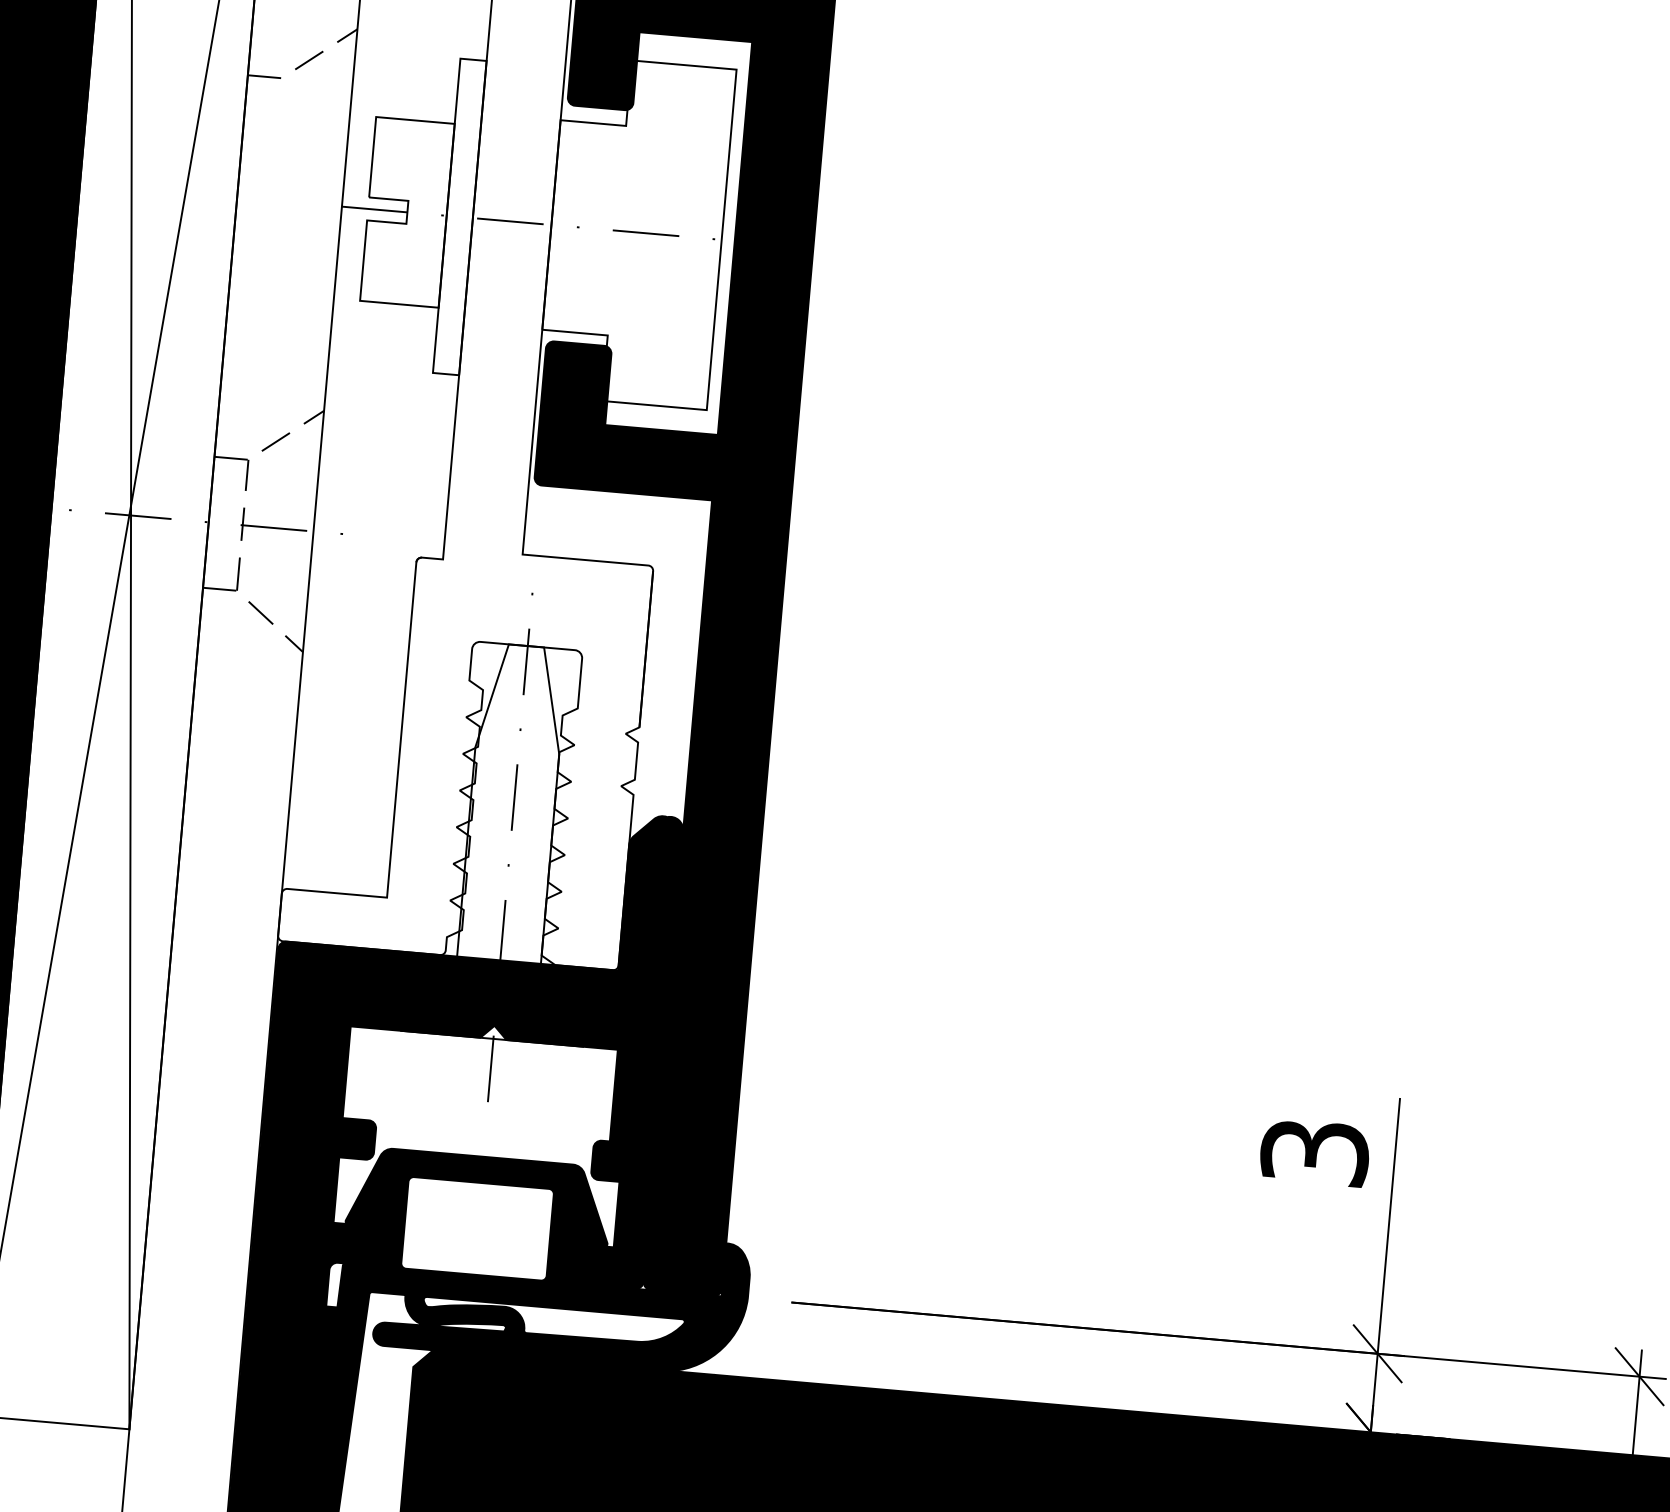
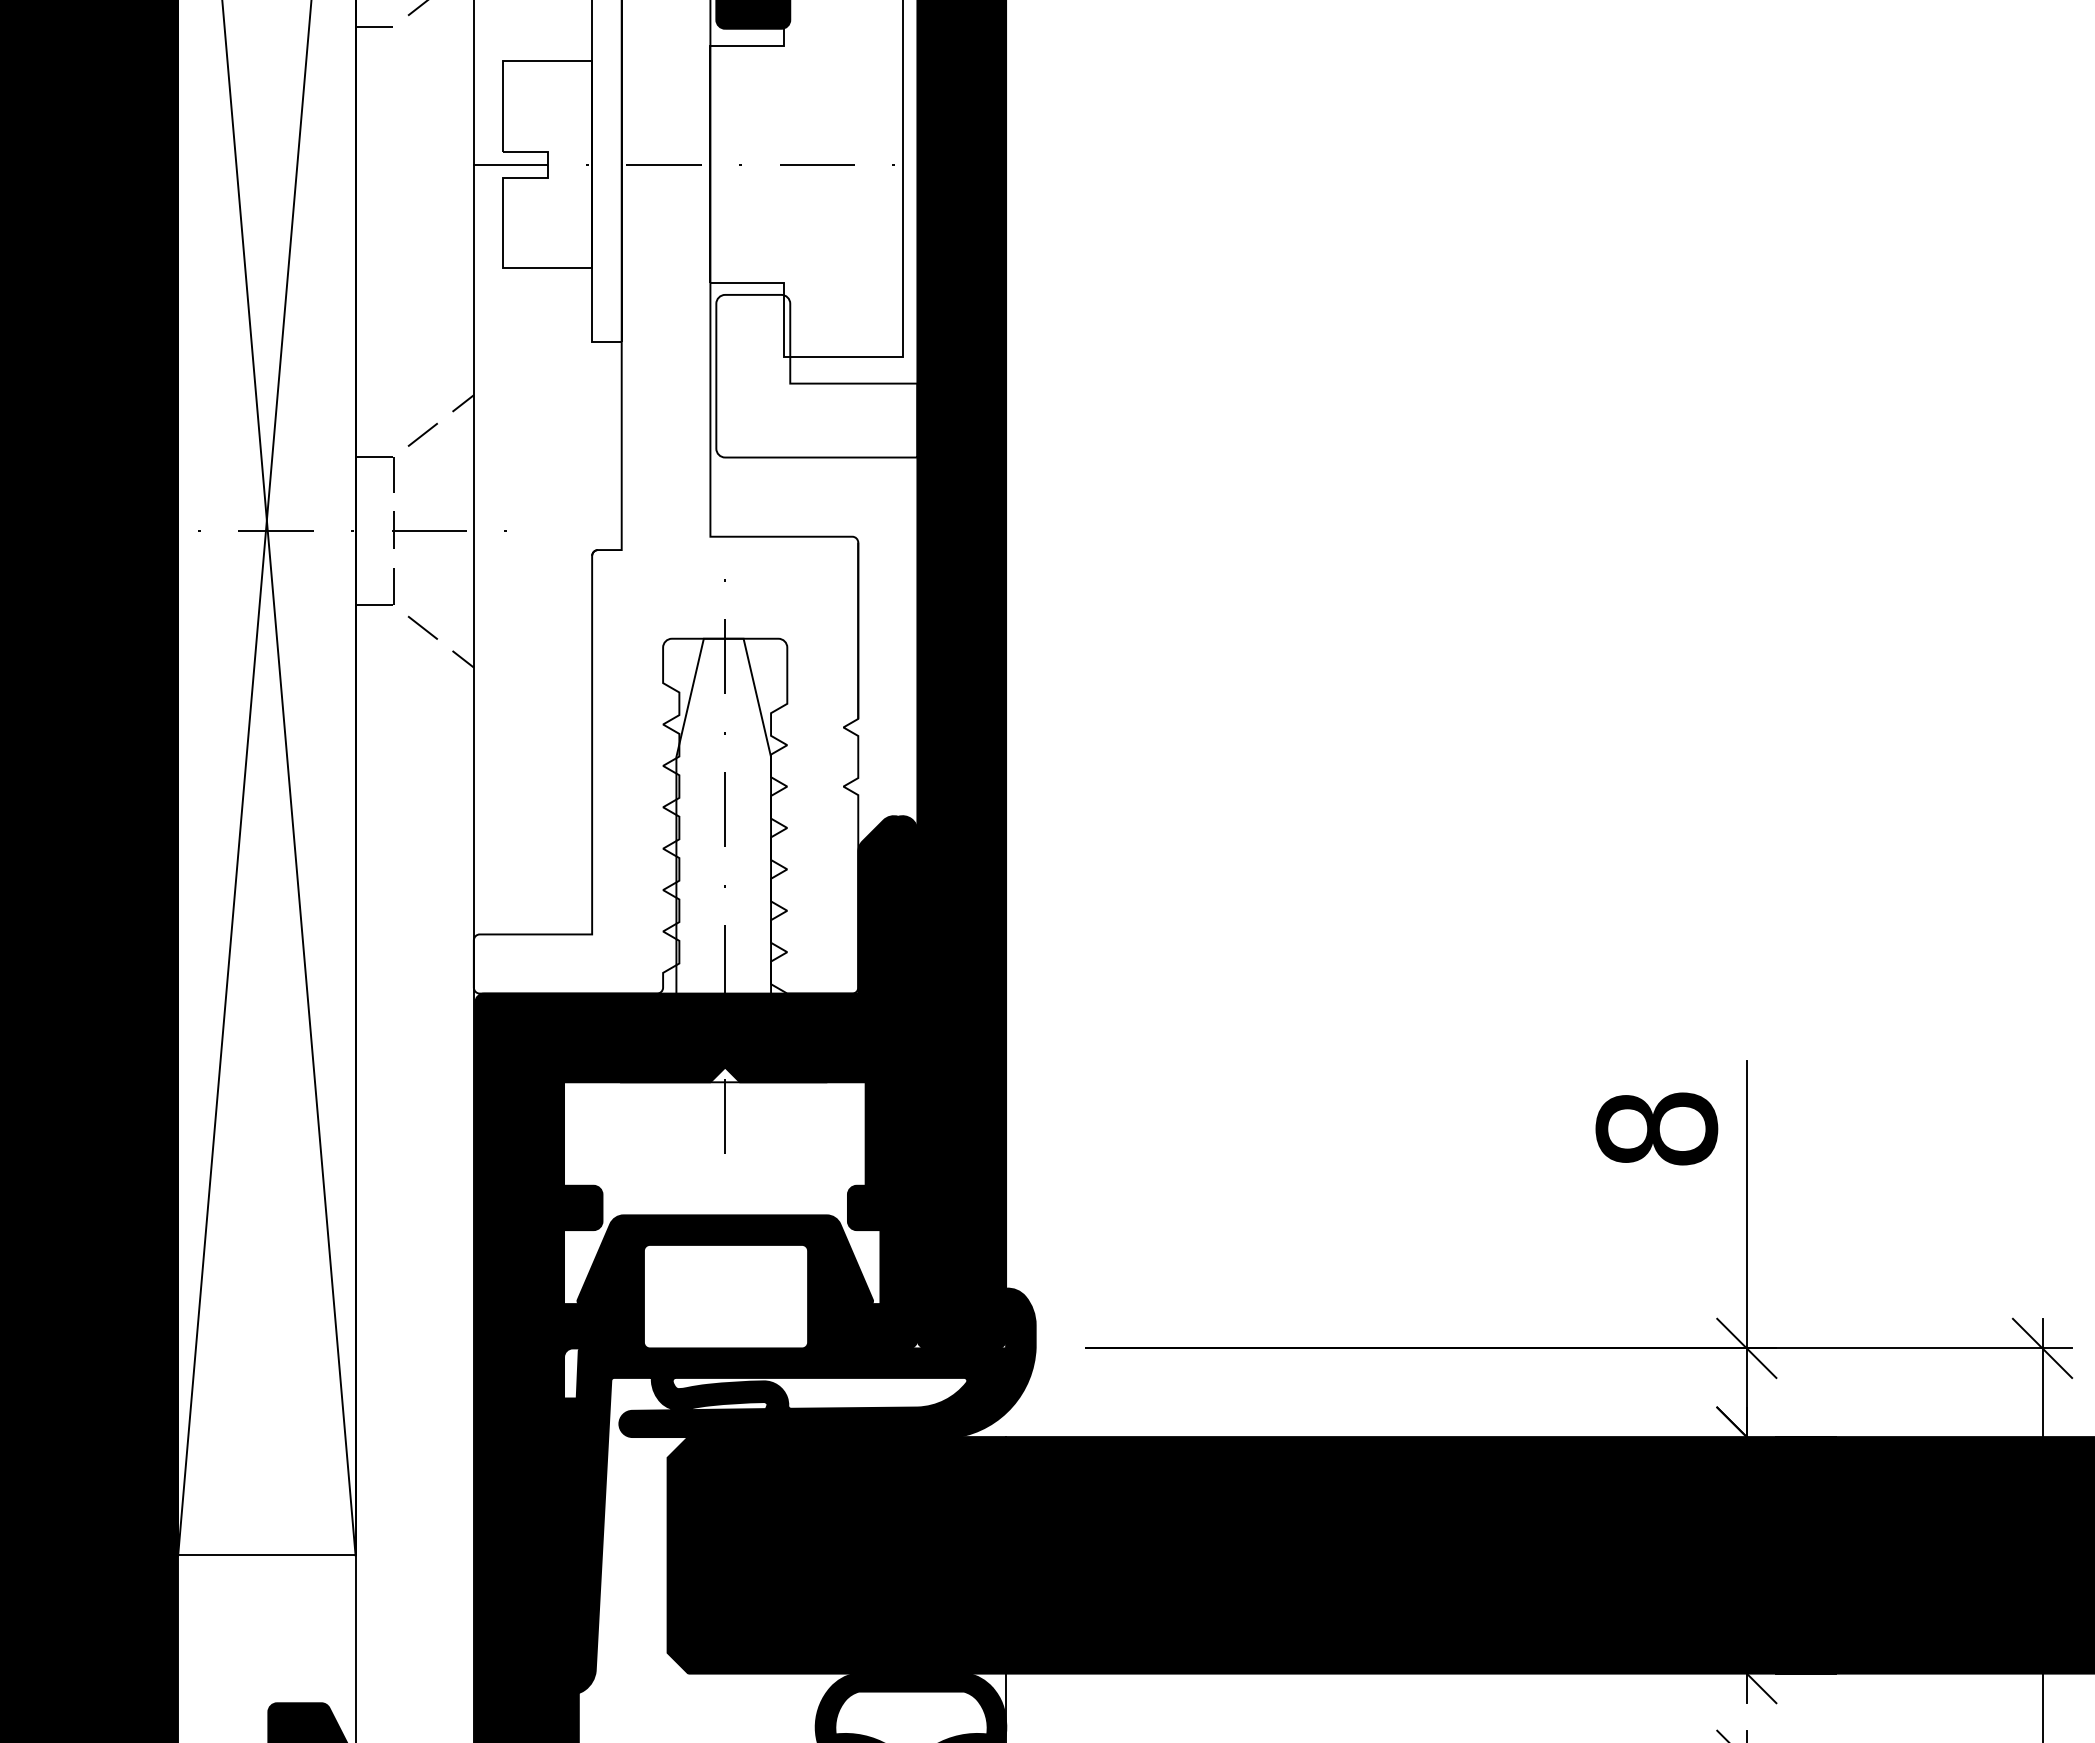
fill: (629, 419) -> (816, 375), removed
text: (1314, 1151) -> (1656, 1128), 3 -> 8

